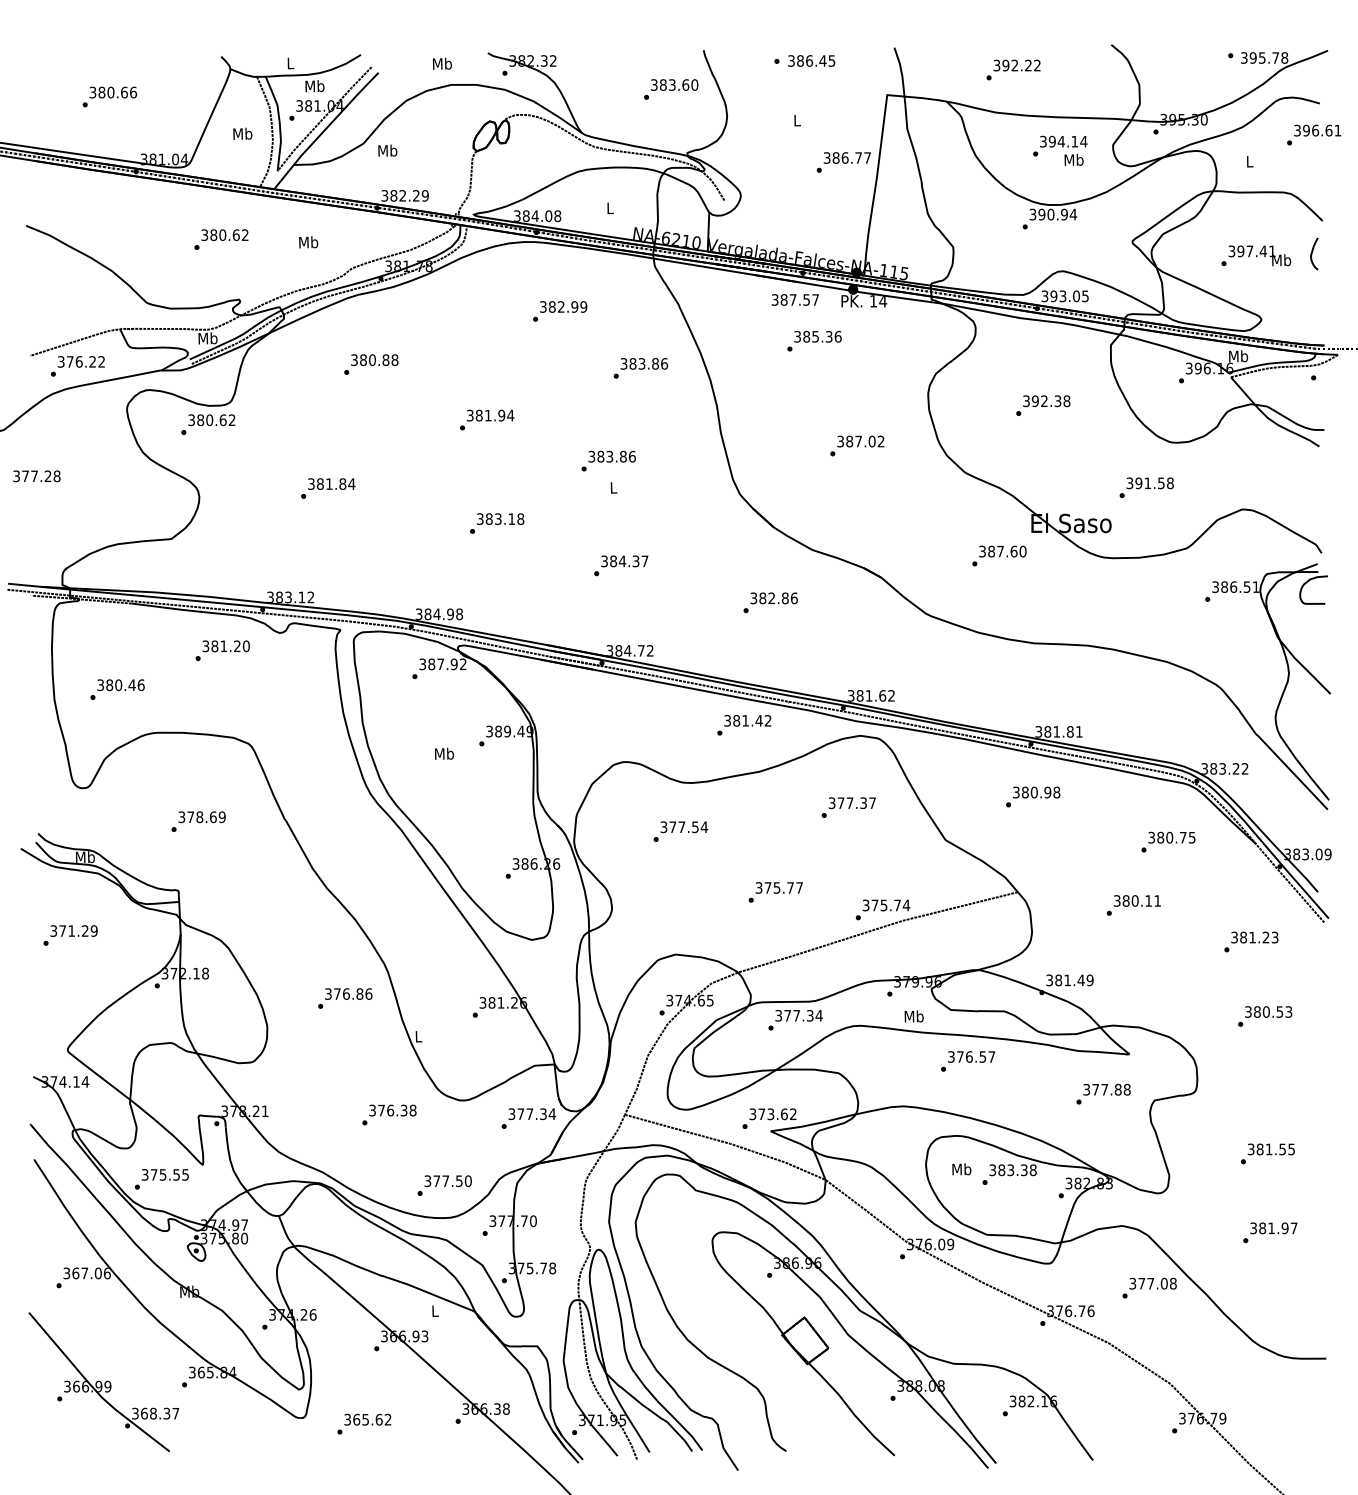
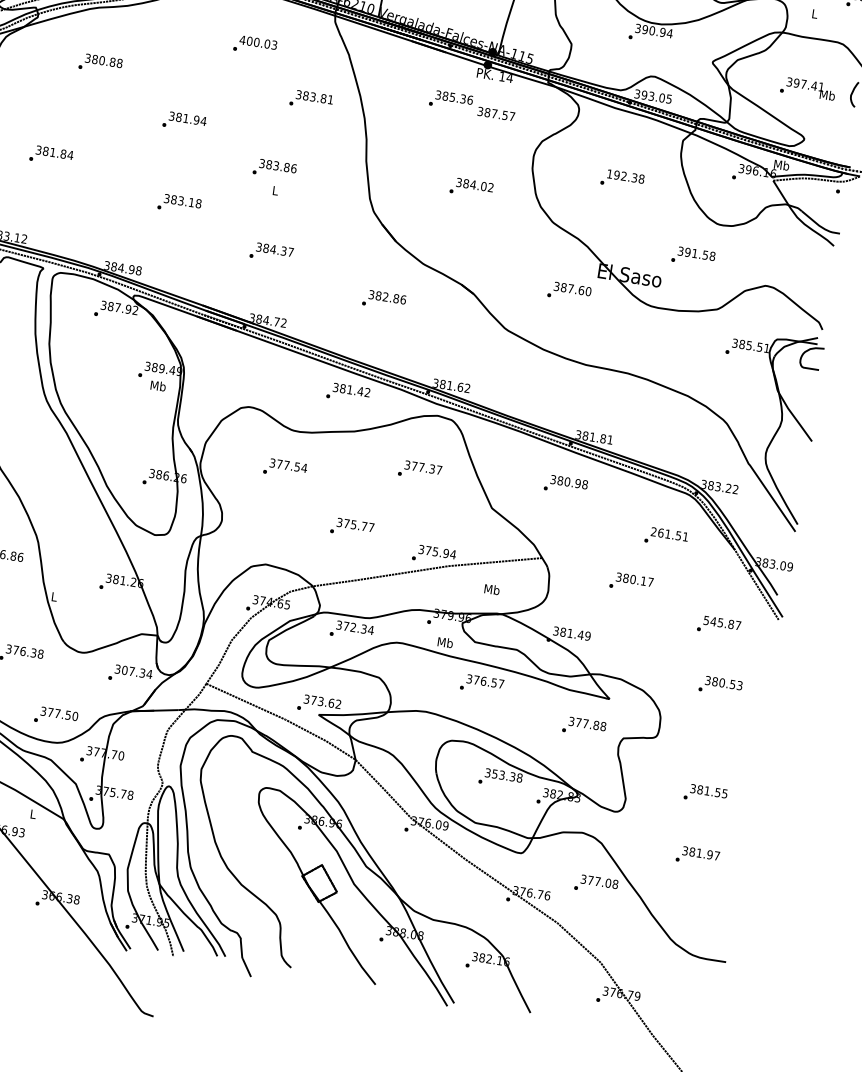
text: (794, 299) -> (495, 113), moved
text: (563, 306) -> (258, 42), 382.99 -> 400.03
text: (664, 363) -> (330, 99), 383.86 -> 383.81
text: (1026, 401) -> (609, 174), 392.38 -> 192.38
text: (858, 441) -> (473, 184), 387.02 -> 384.02
text: (1233, 586) -> (749, 345), 386.51 -> 385.51
text: (444, 753) -> (158, 385), moved
text: (1171, 837) -> (669, 534), 380.75 -> 261.51
text: (1157, 900) -> (650, 581), 380.11 -> 380.17
text: (897, 905) -> (446, 553), 375.74 -> 375.94
text: (1254, 937) -> (722, 622), 381.23 -> 545.87
text: (796, 1015) -> (353, 627), 377.34 -> 372.34
text: (520, 1114) -> (124, 670), 377.34 -> 307.34
text: (961, 1169) -> (491, 589), moved
text: (1001, 1170) -> (494, 774), 383.38 -> 353.38

